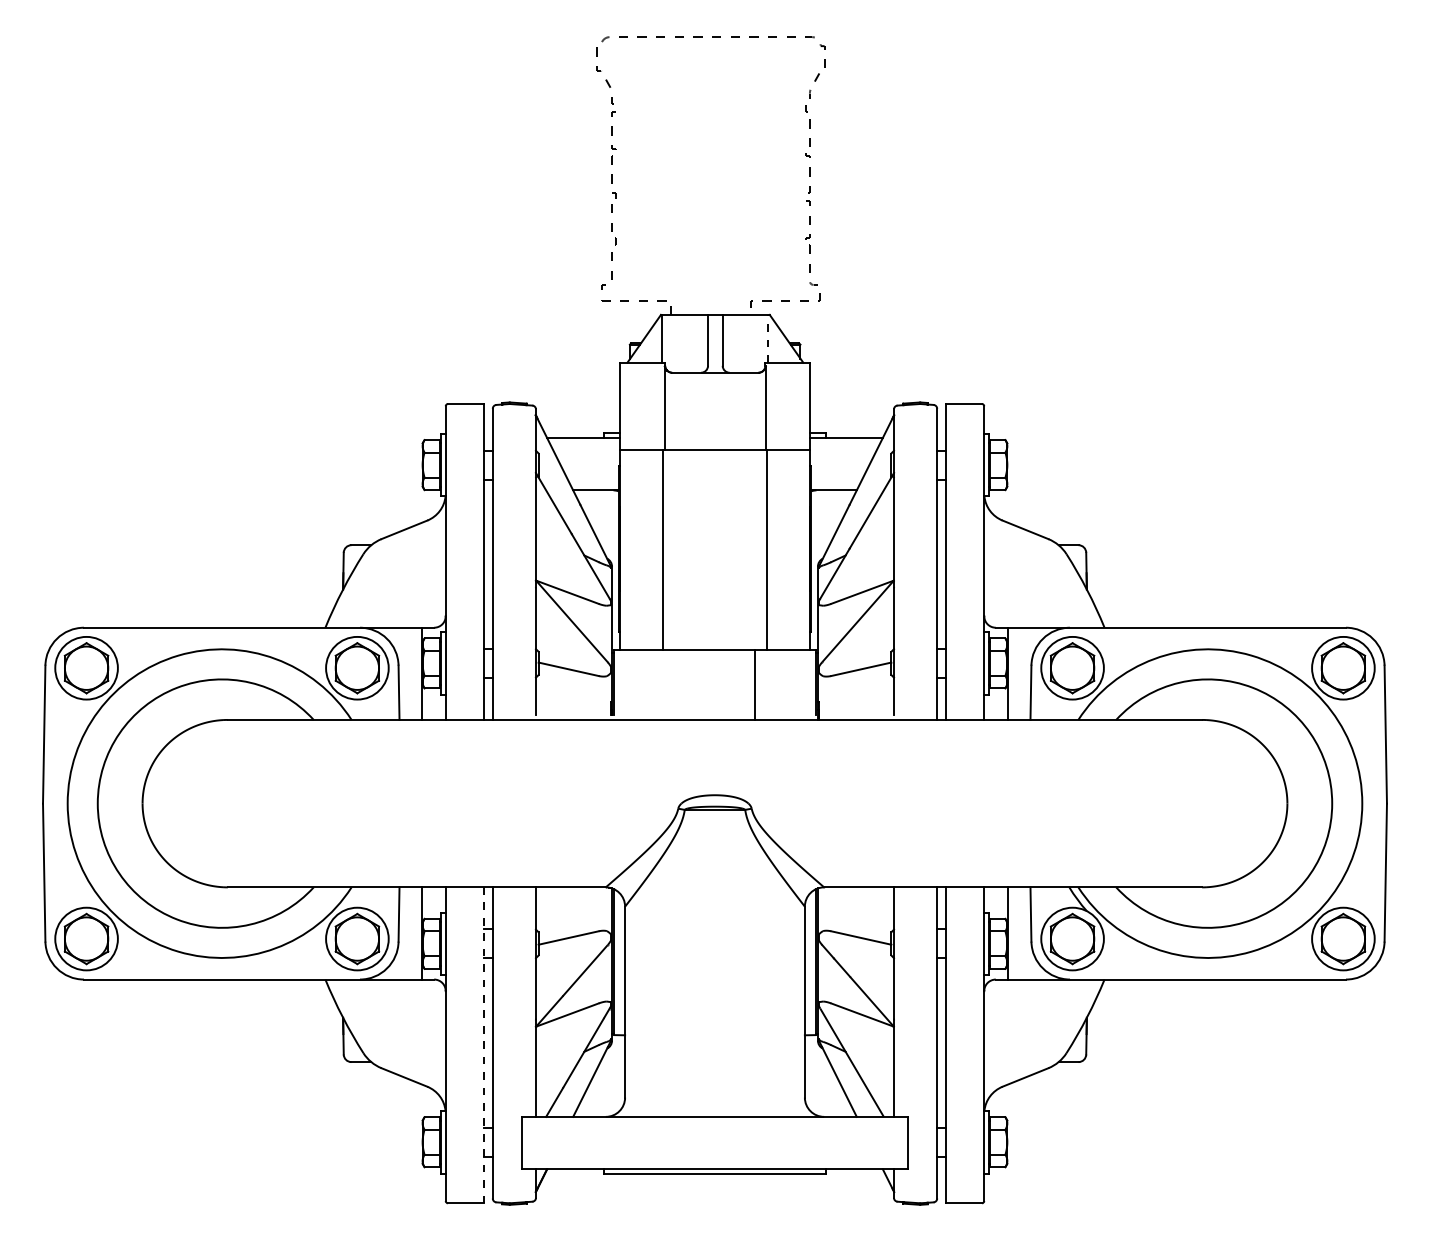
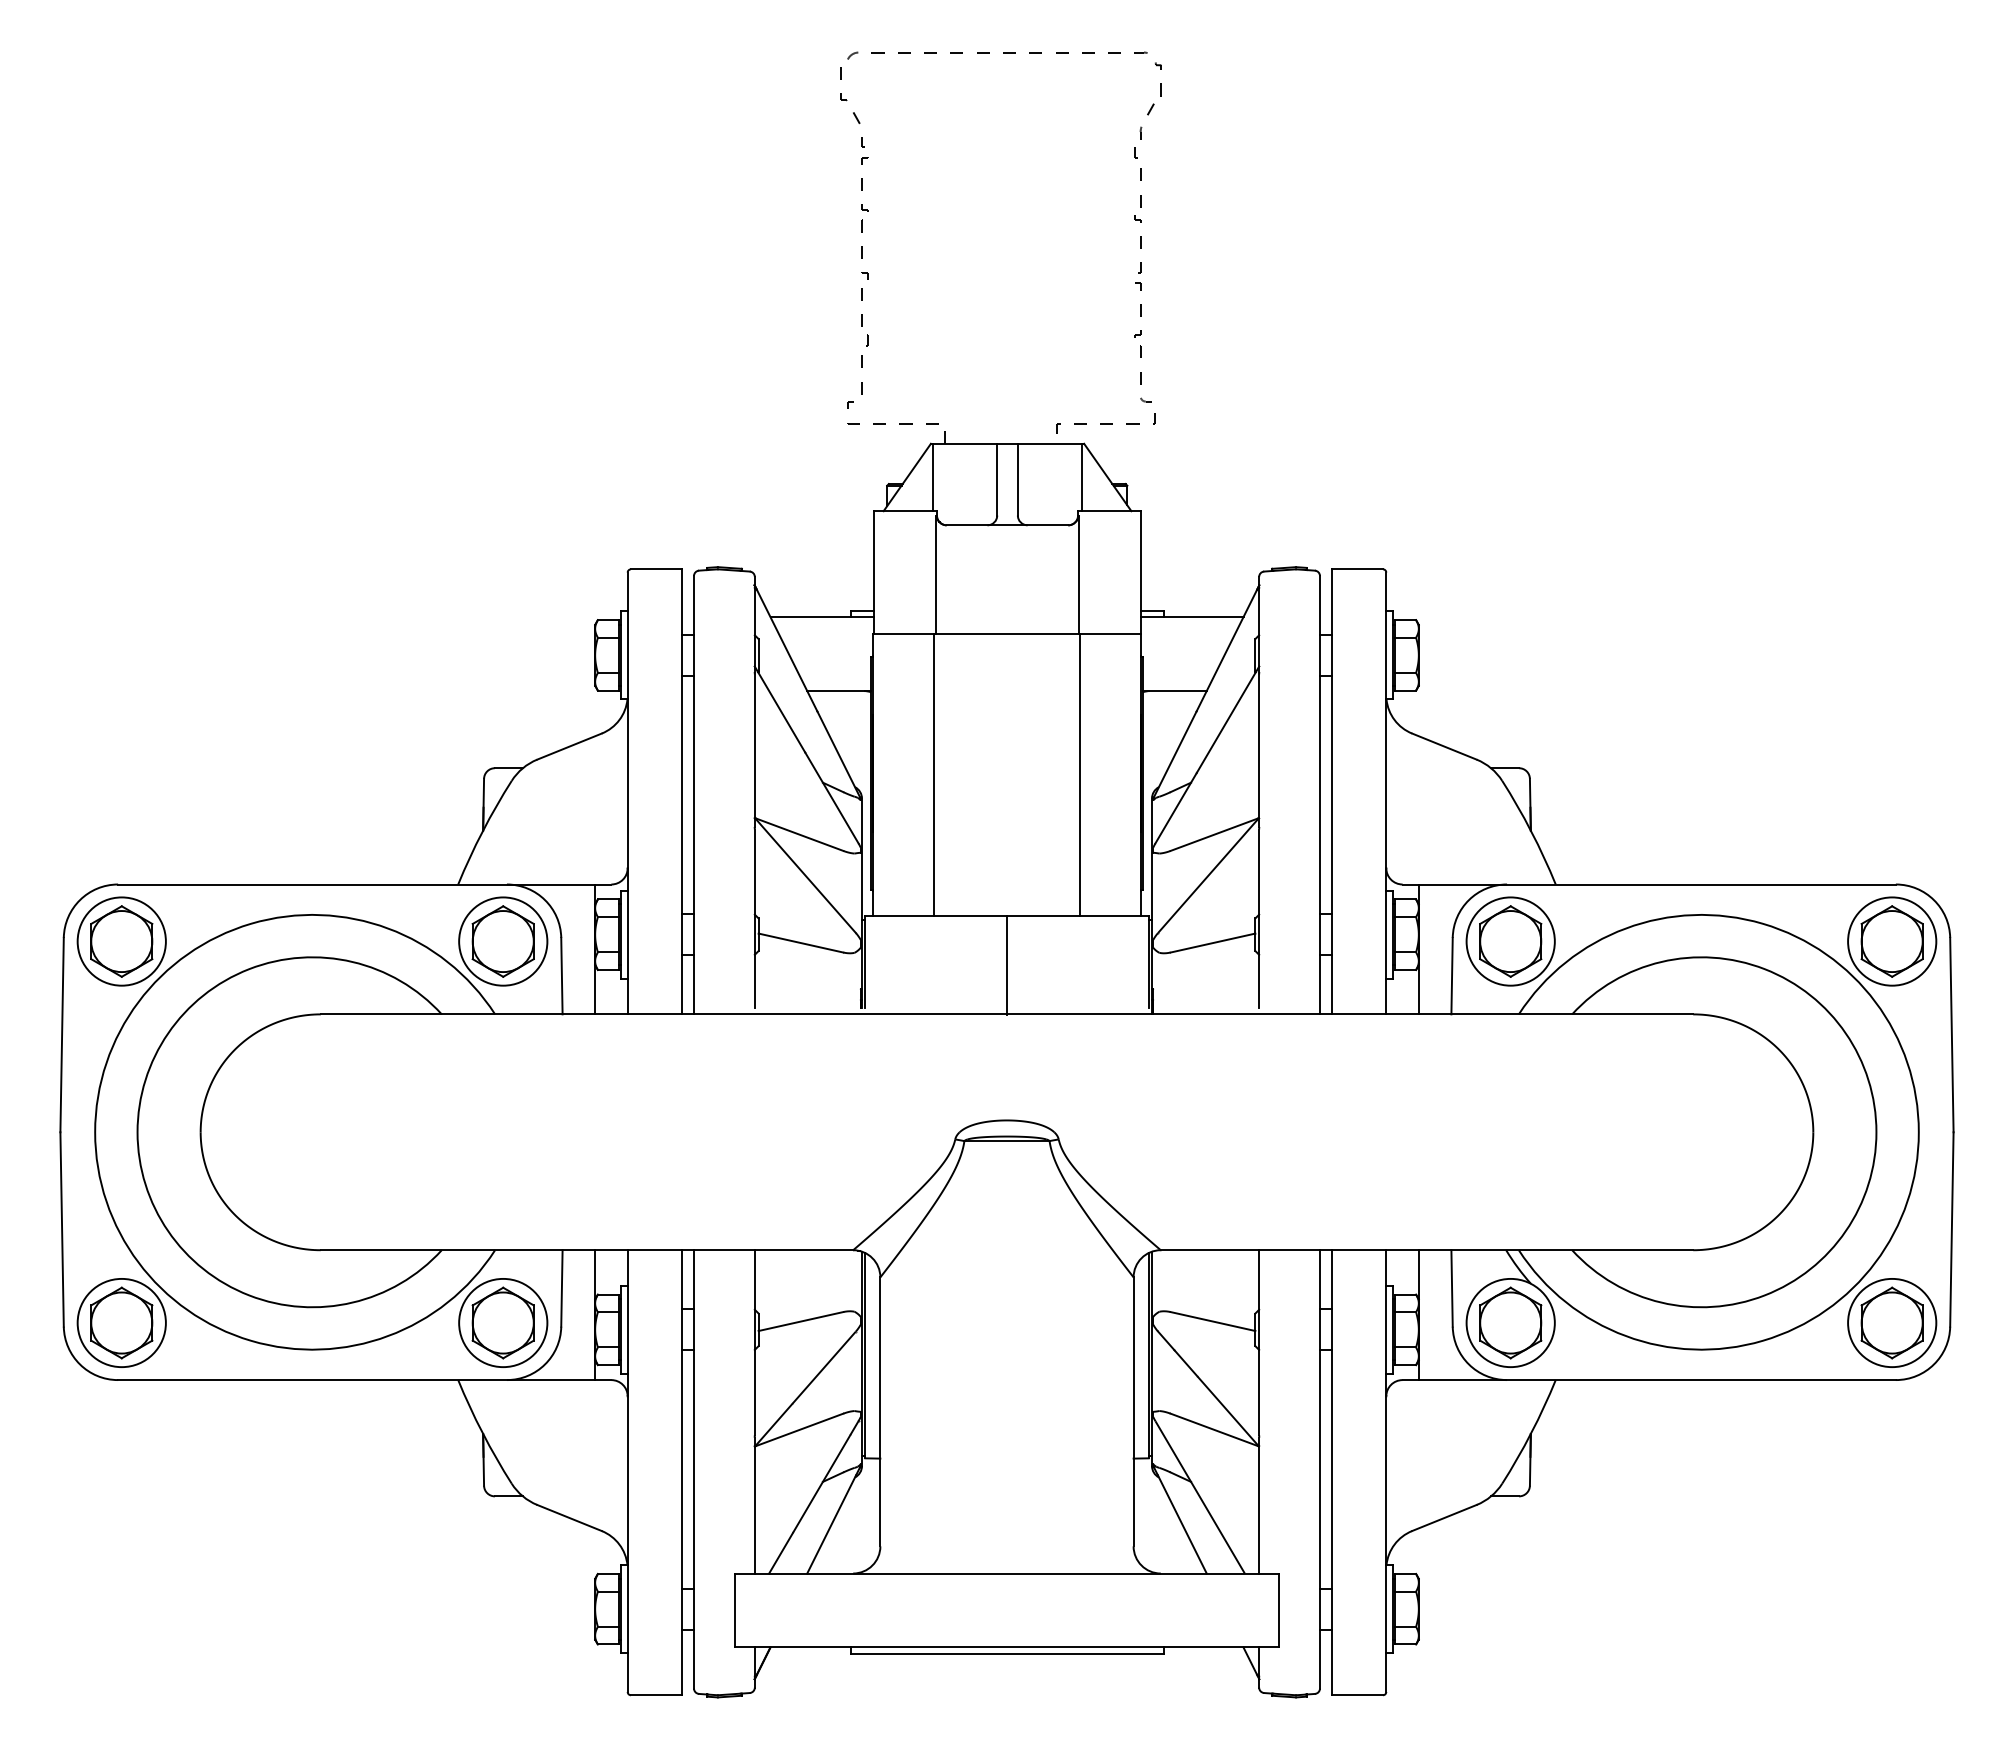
line: (768, 338) -> (1082, 477), dashed -> solid
line: (755, 685) -> (1006, 965), moved
line: (484, 1045) -> (682, 1472), dashed -> solid

